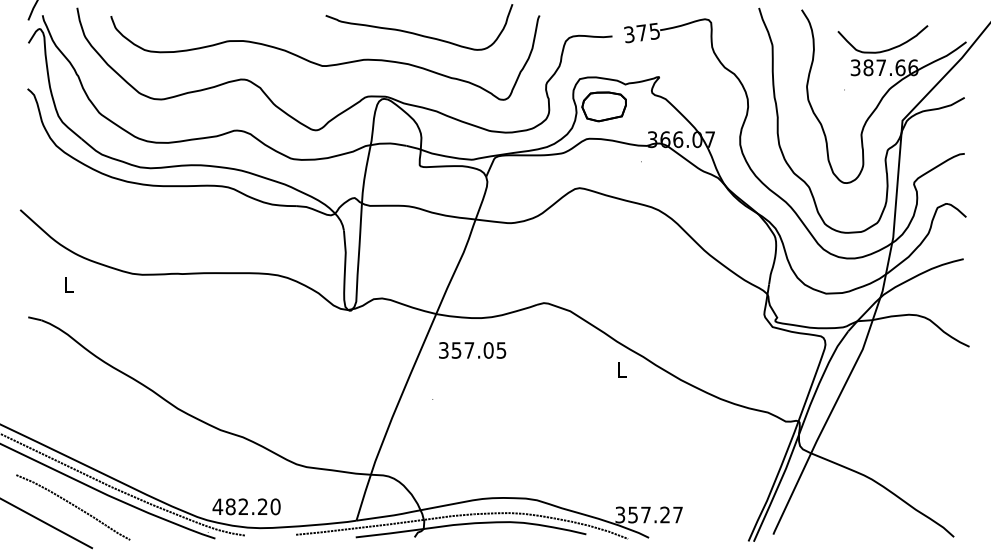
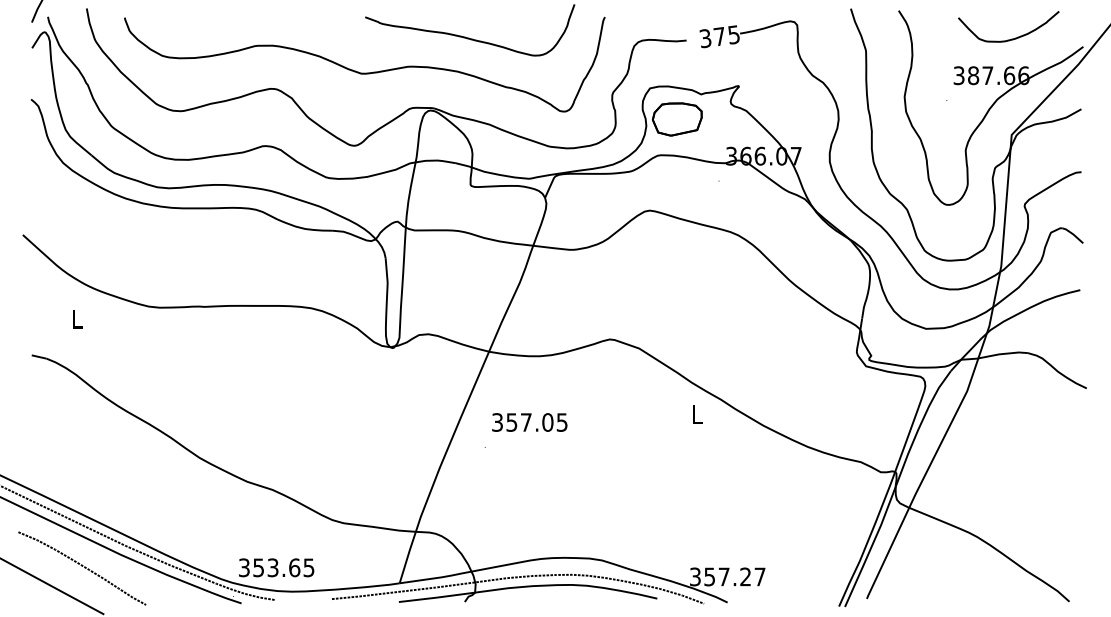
curve: (885, 49) -> (1011, 38), moved
text: (472, 350) -> (529, 422), moved
text: (246, 506) -> (276, 567), 482.20 -> 353.65

